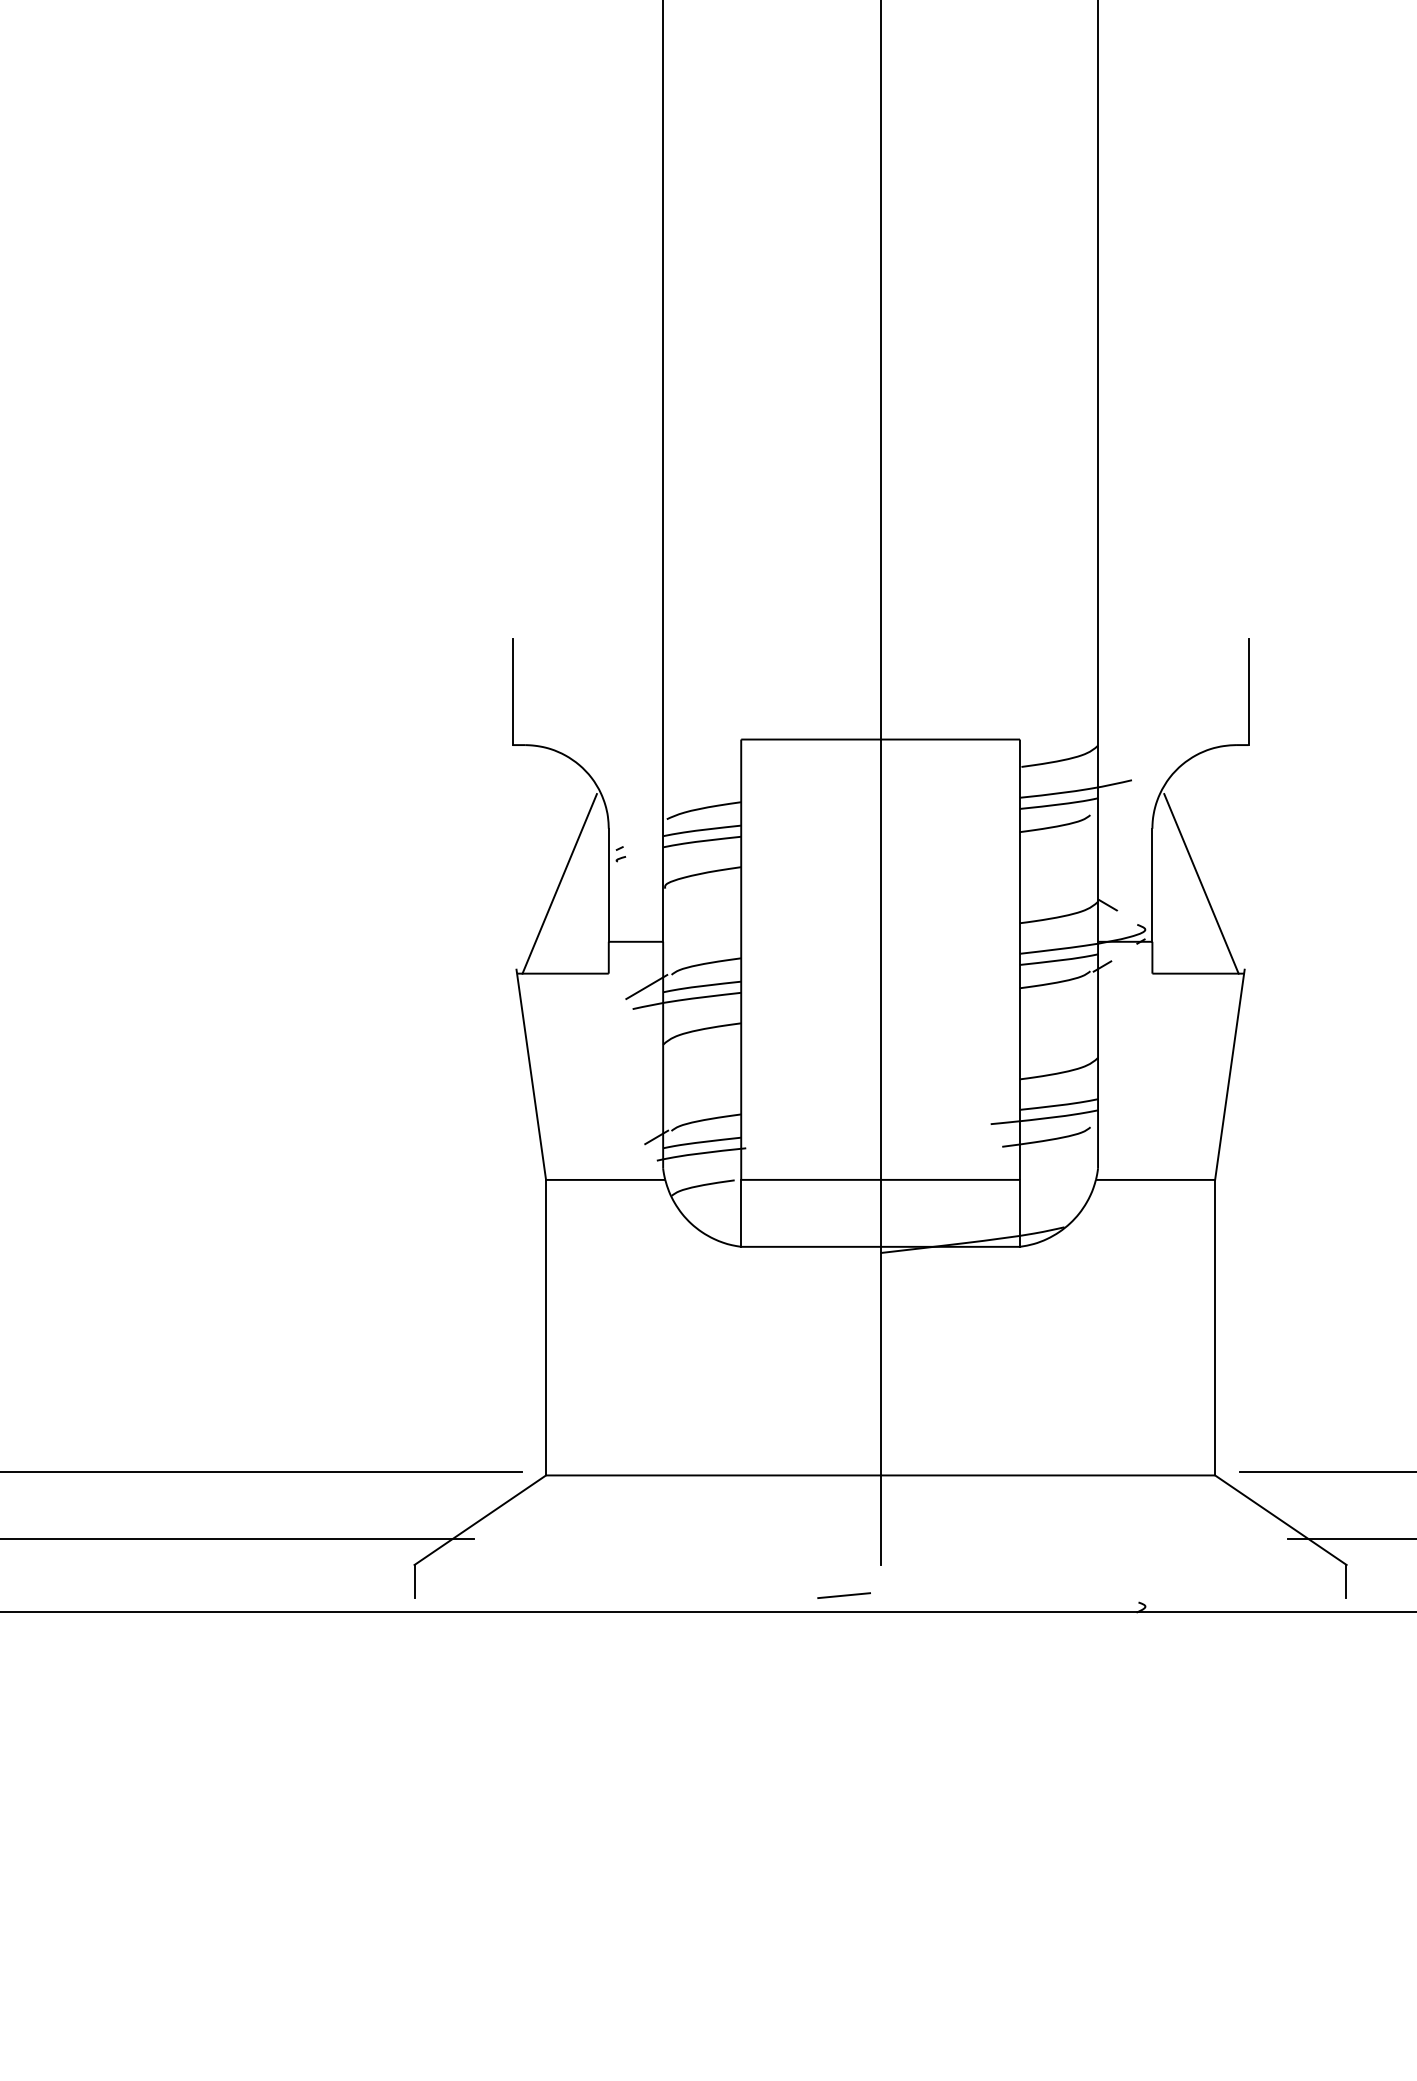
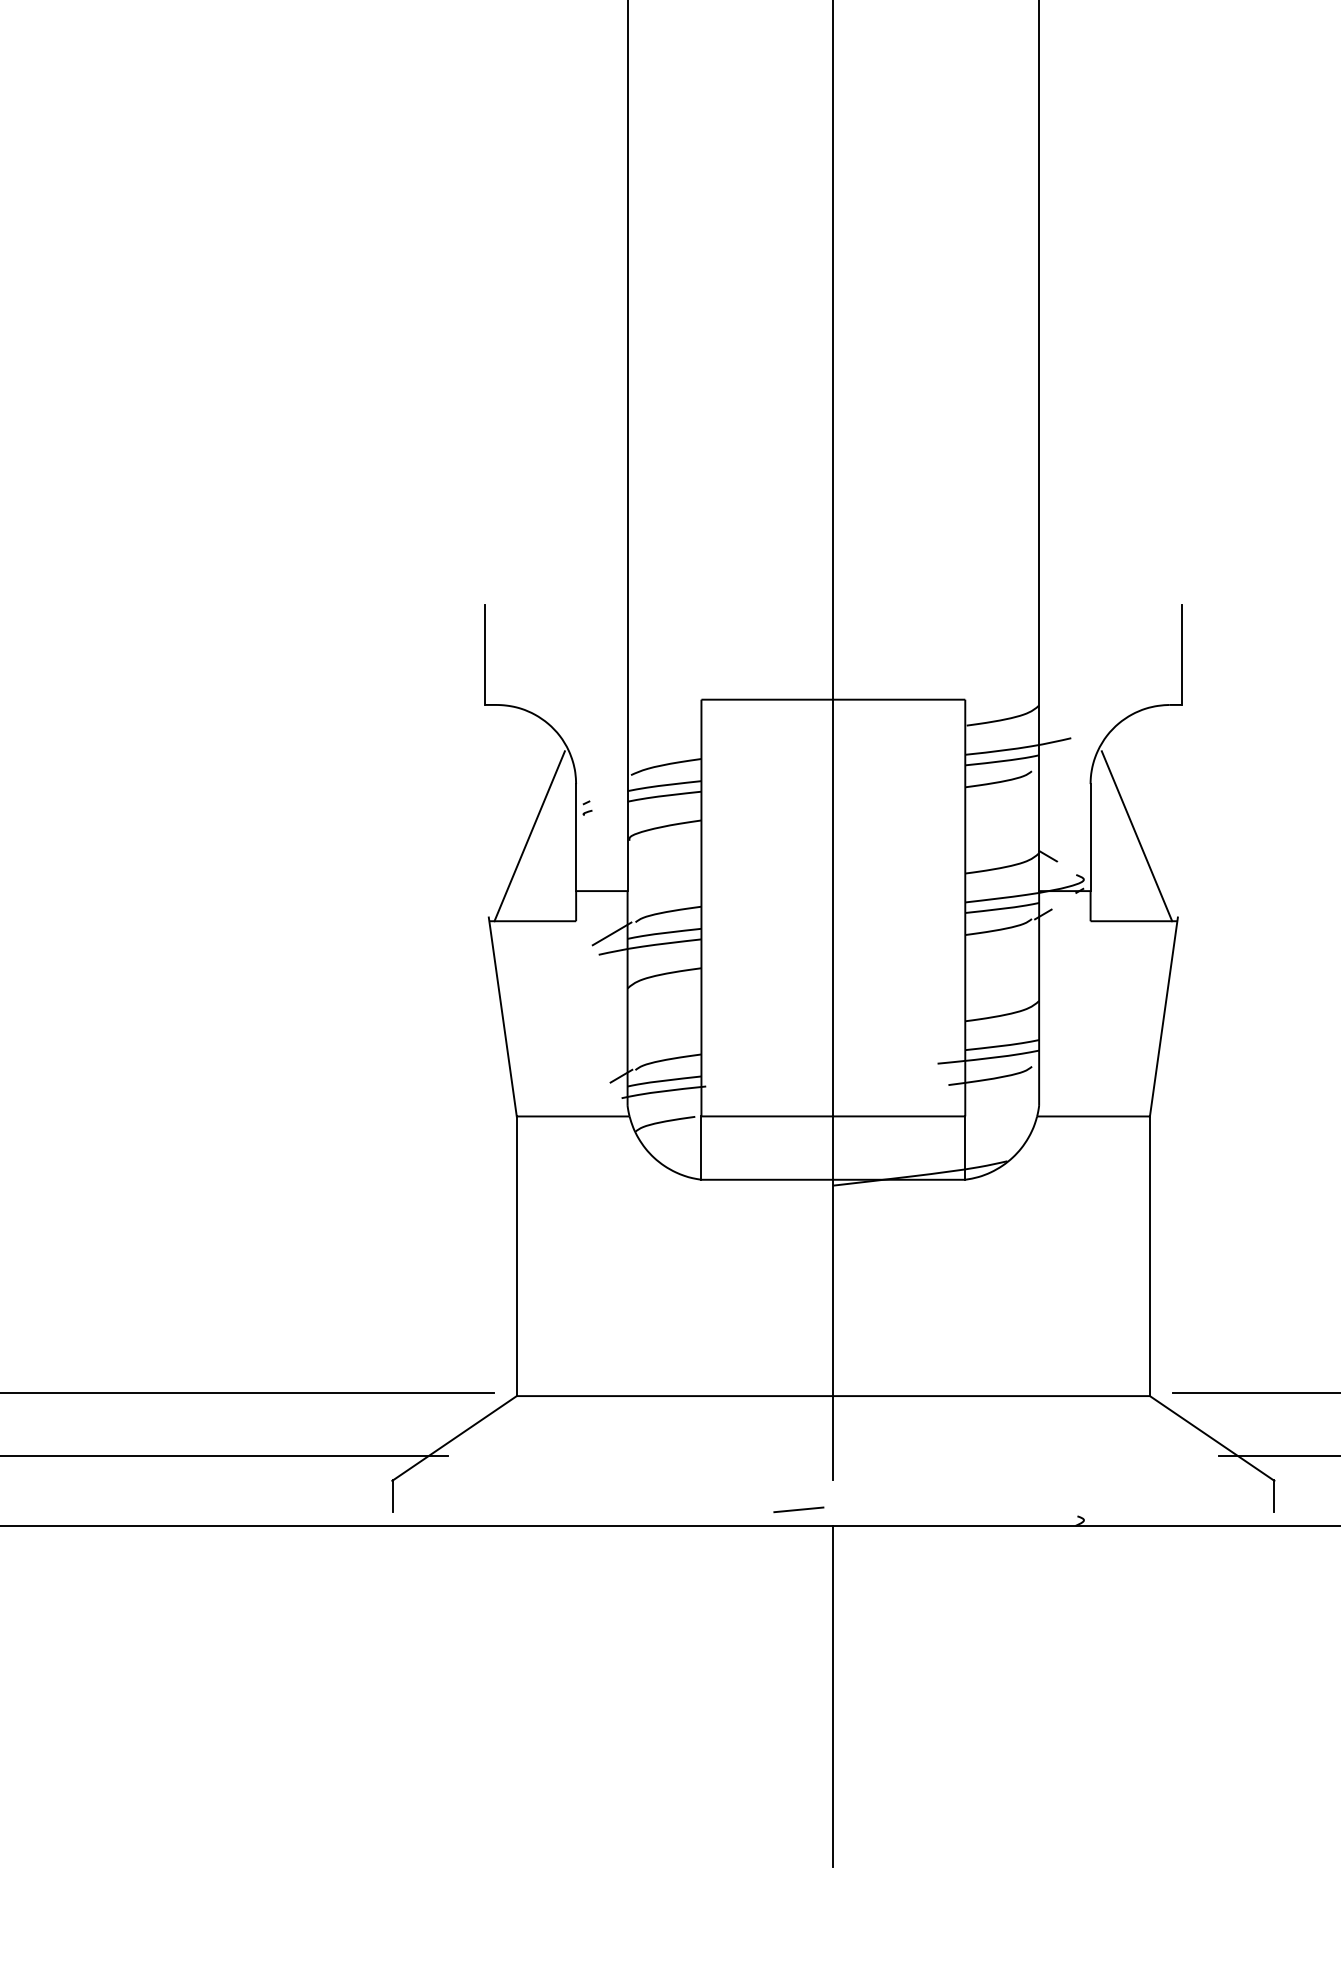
line: (880, 1791) -> (833, 1695), added

